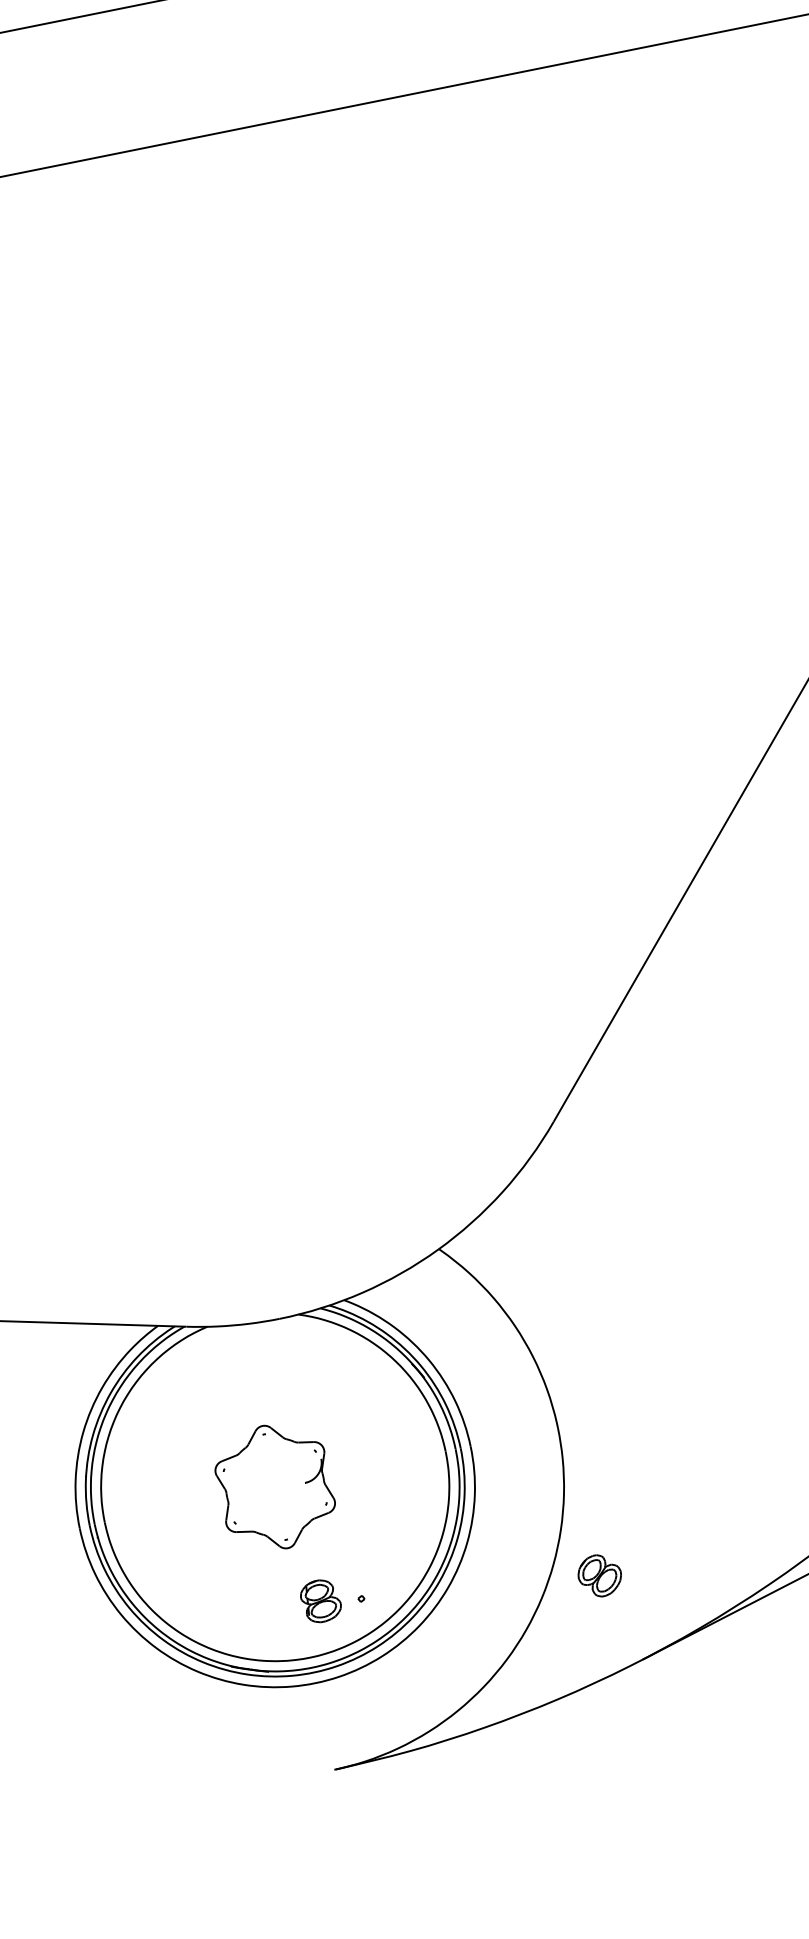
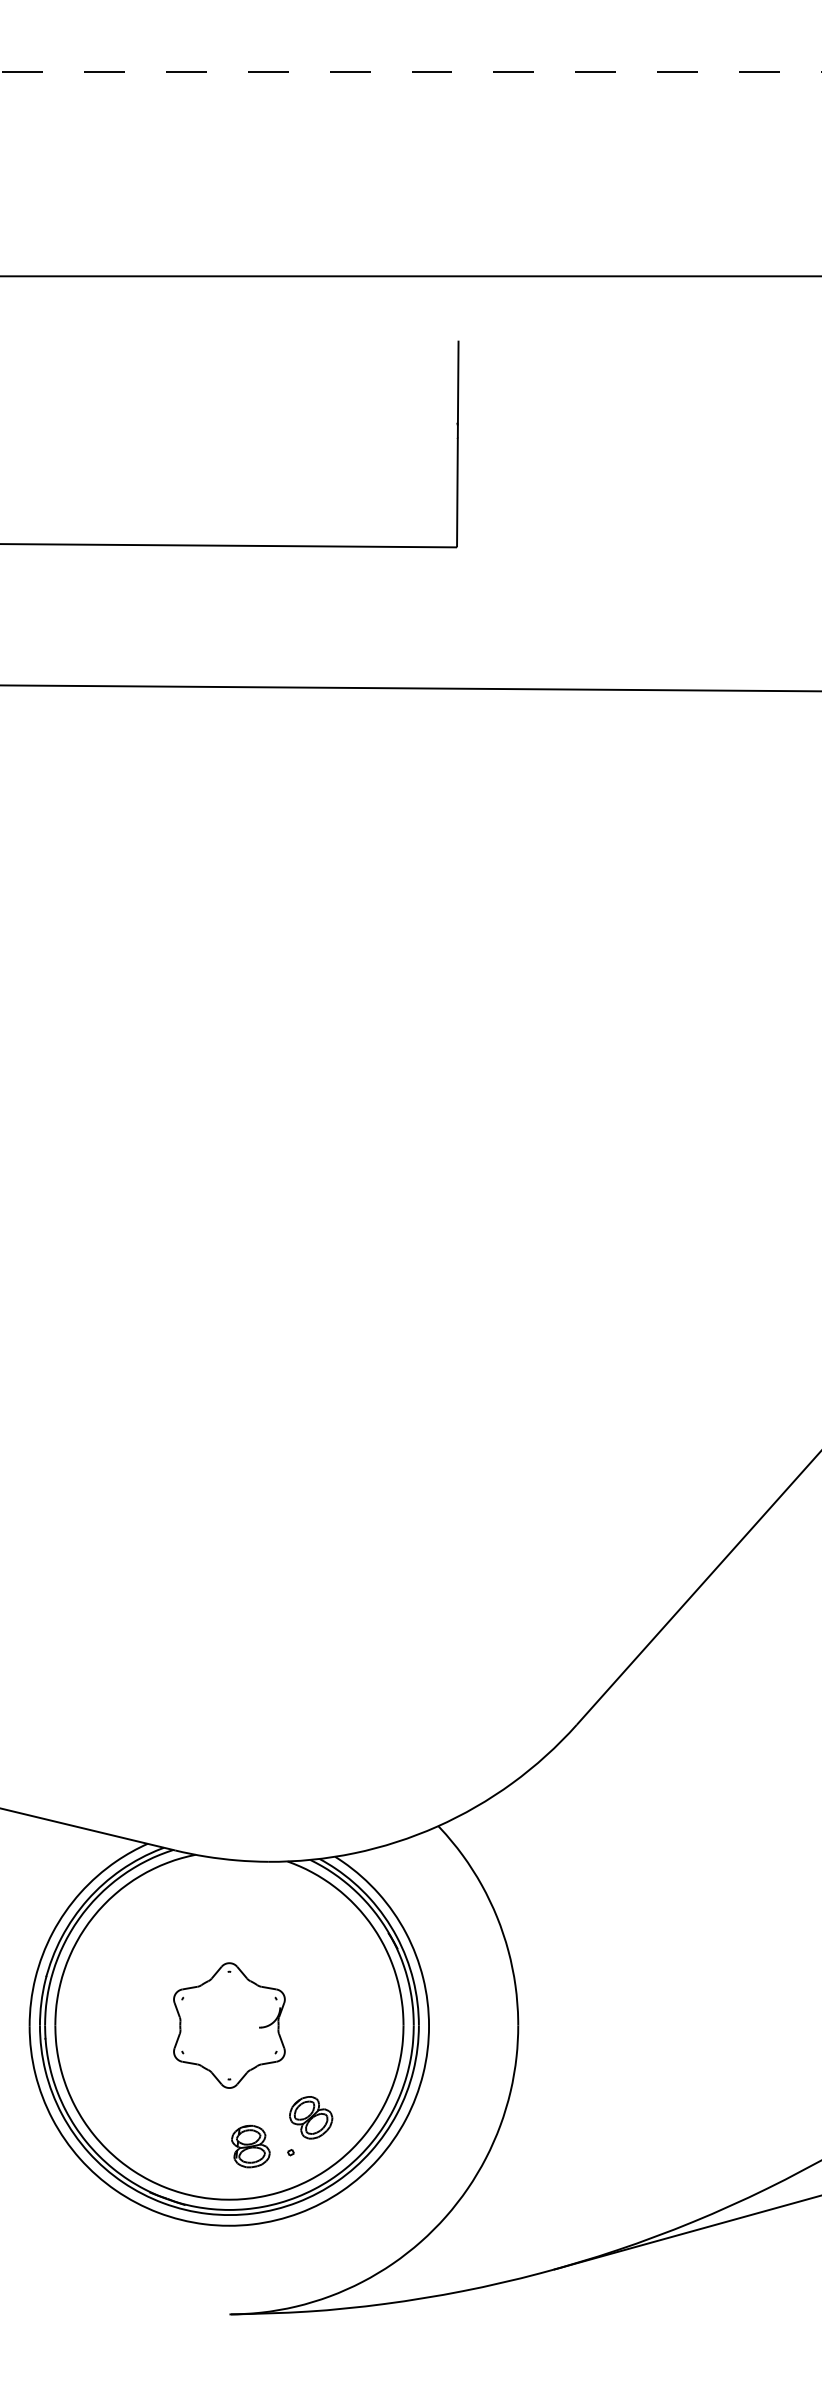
part: (600, 1575) -> (311, 2117), moved

